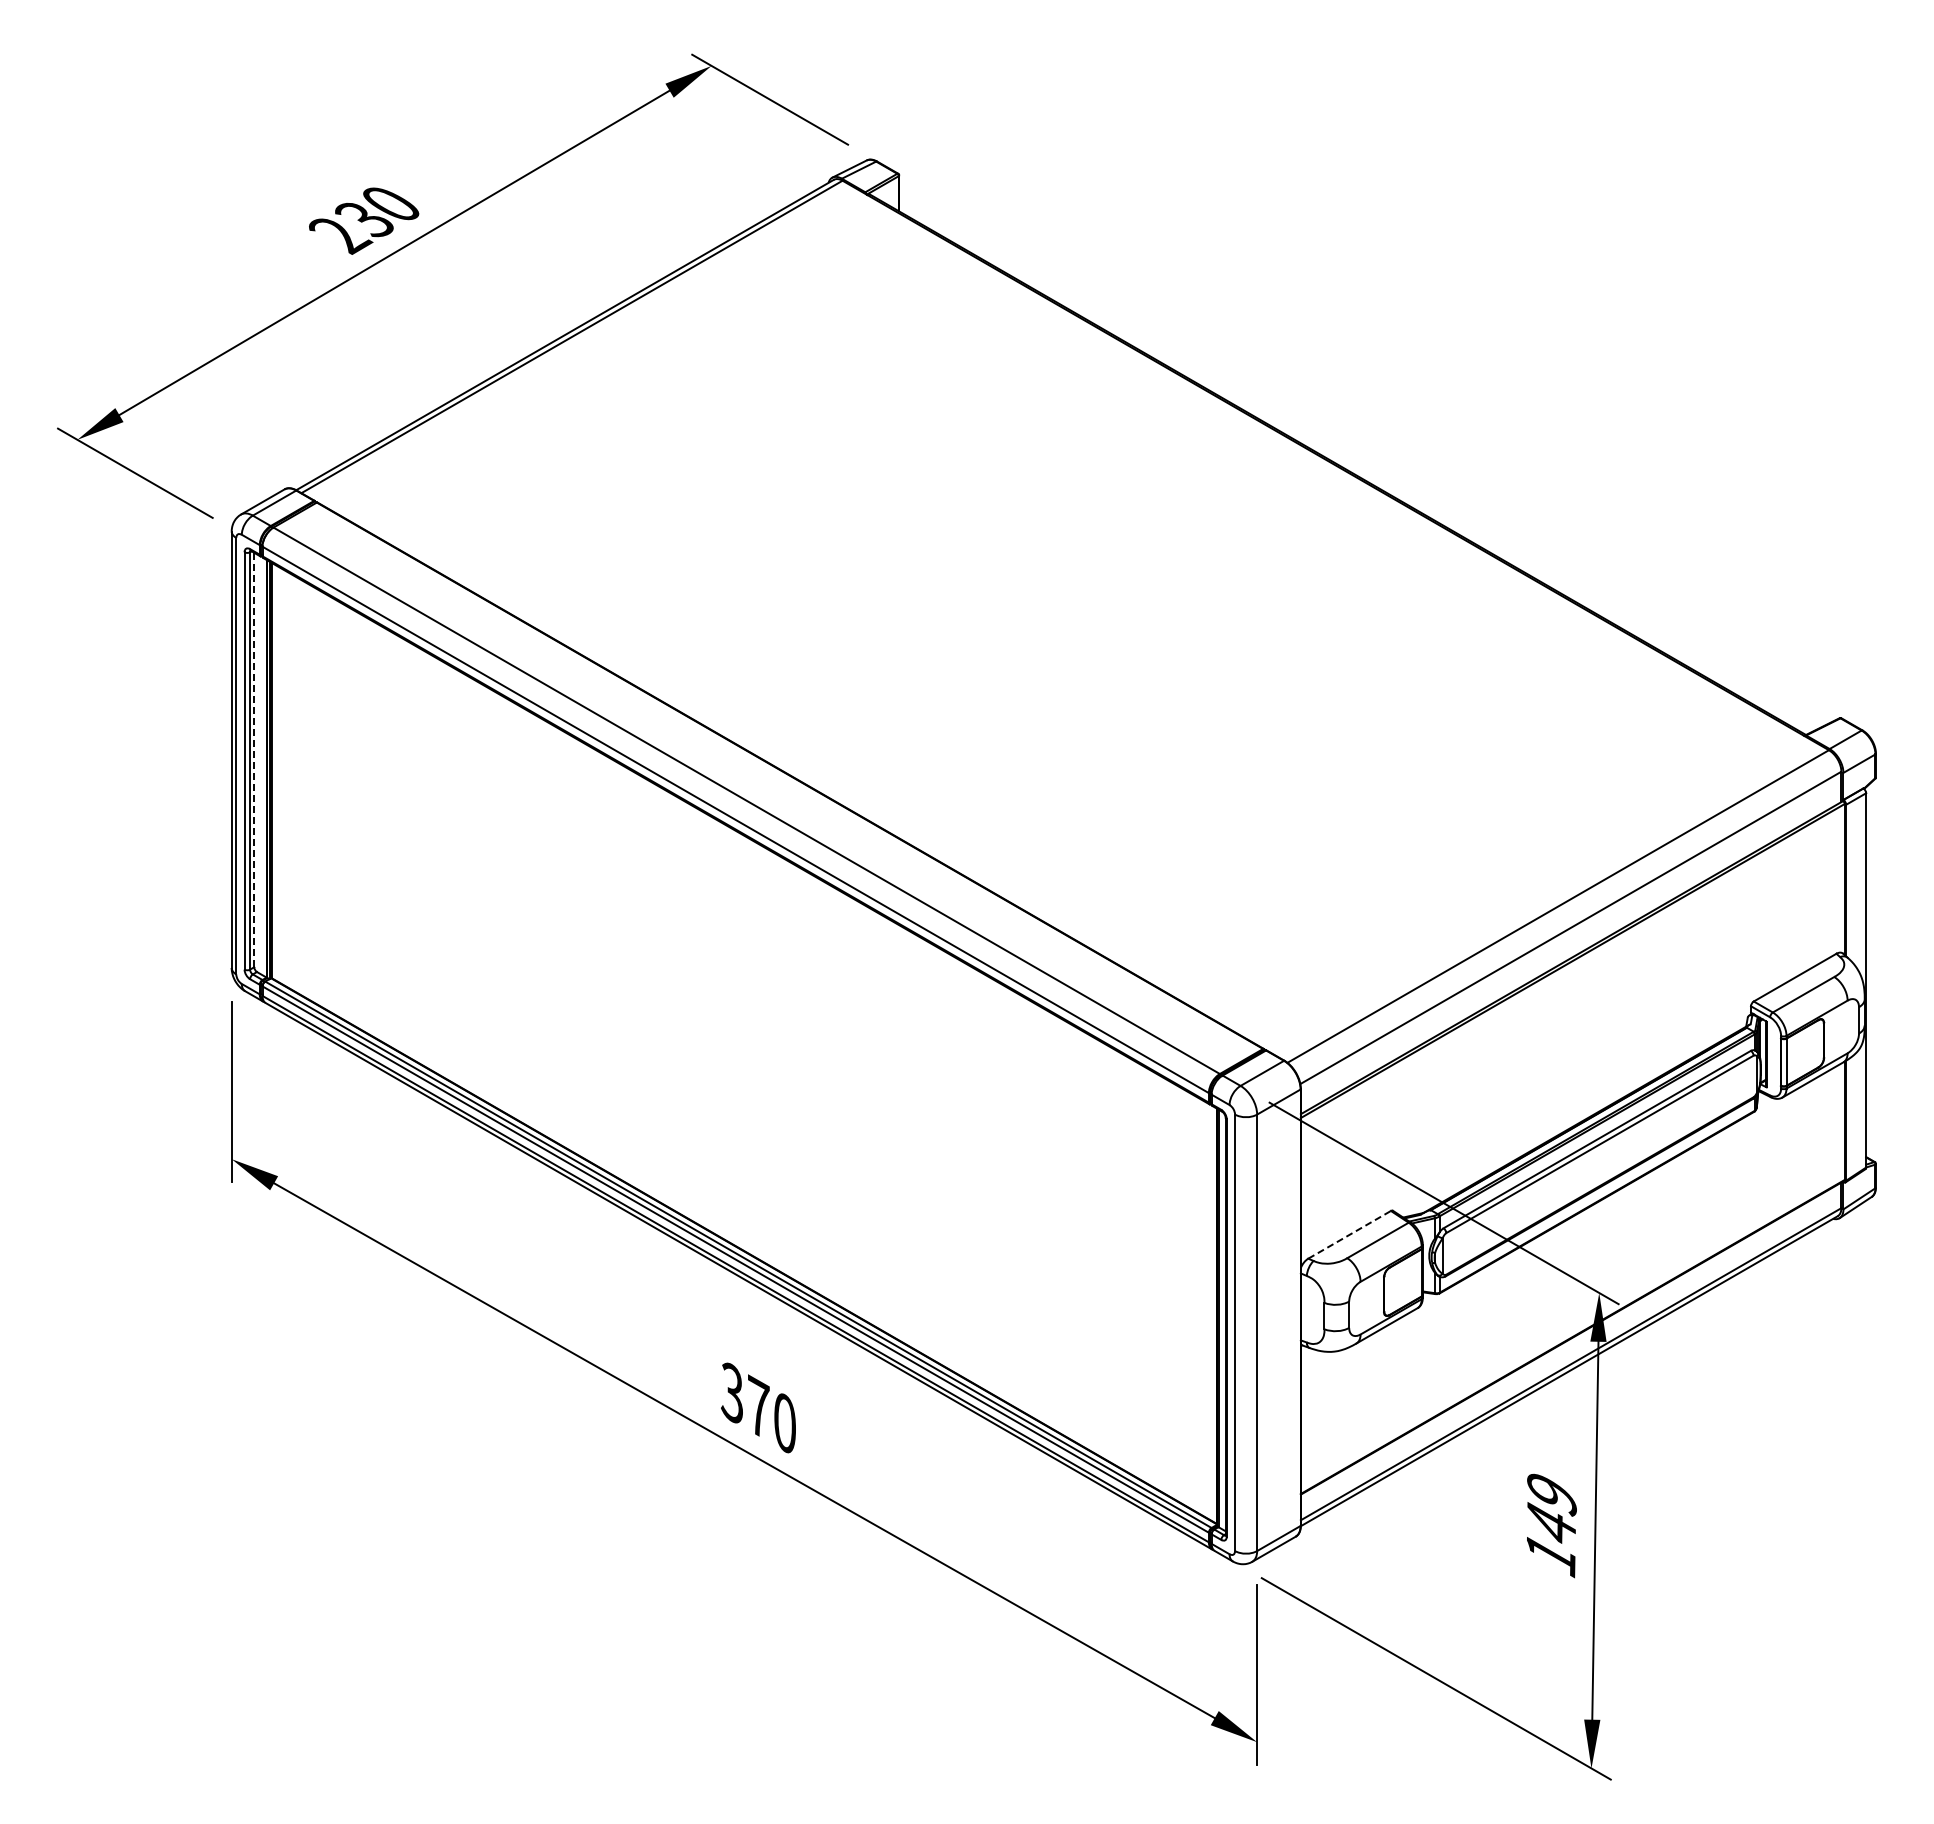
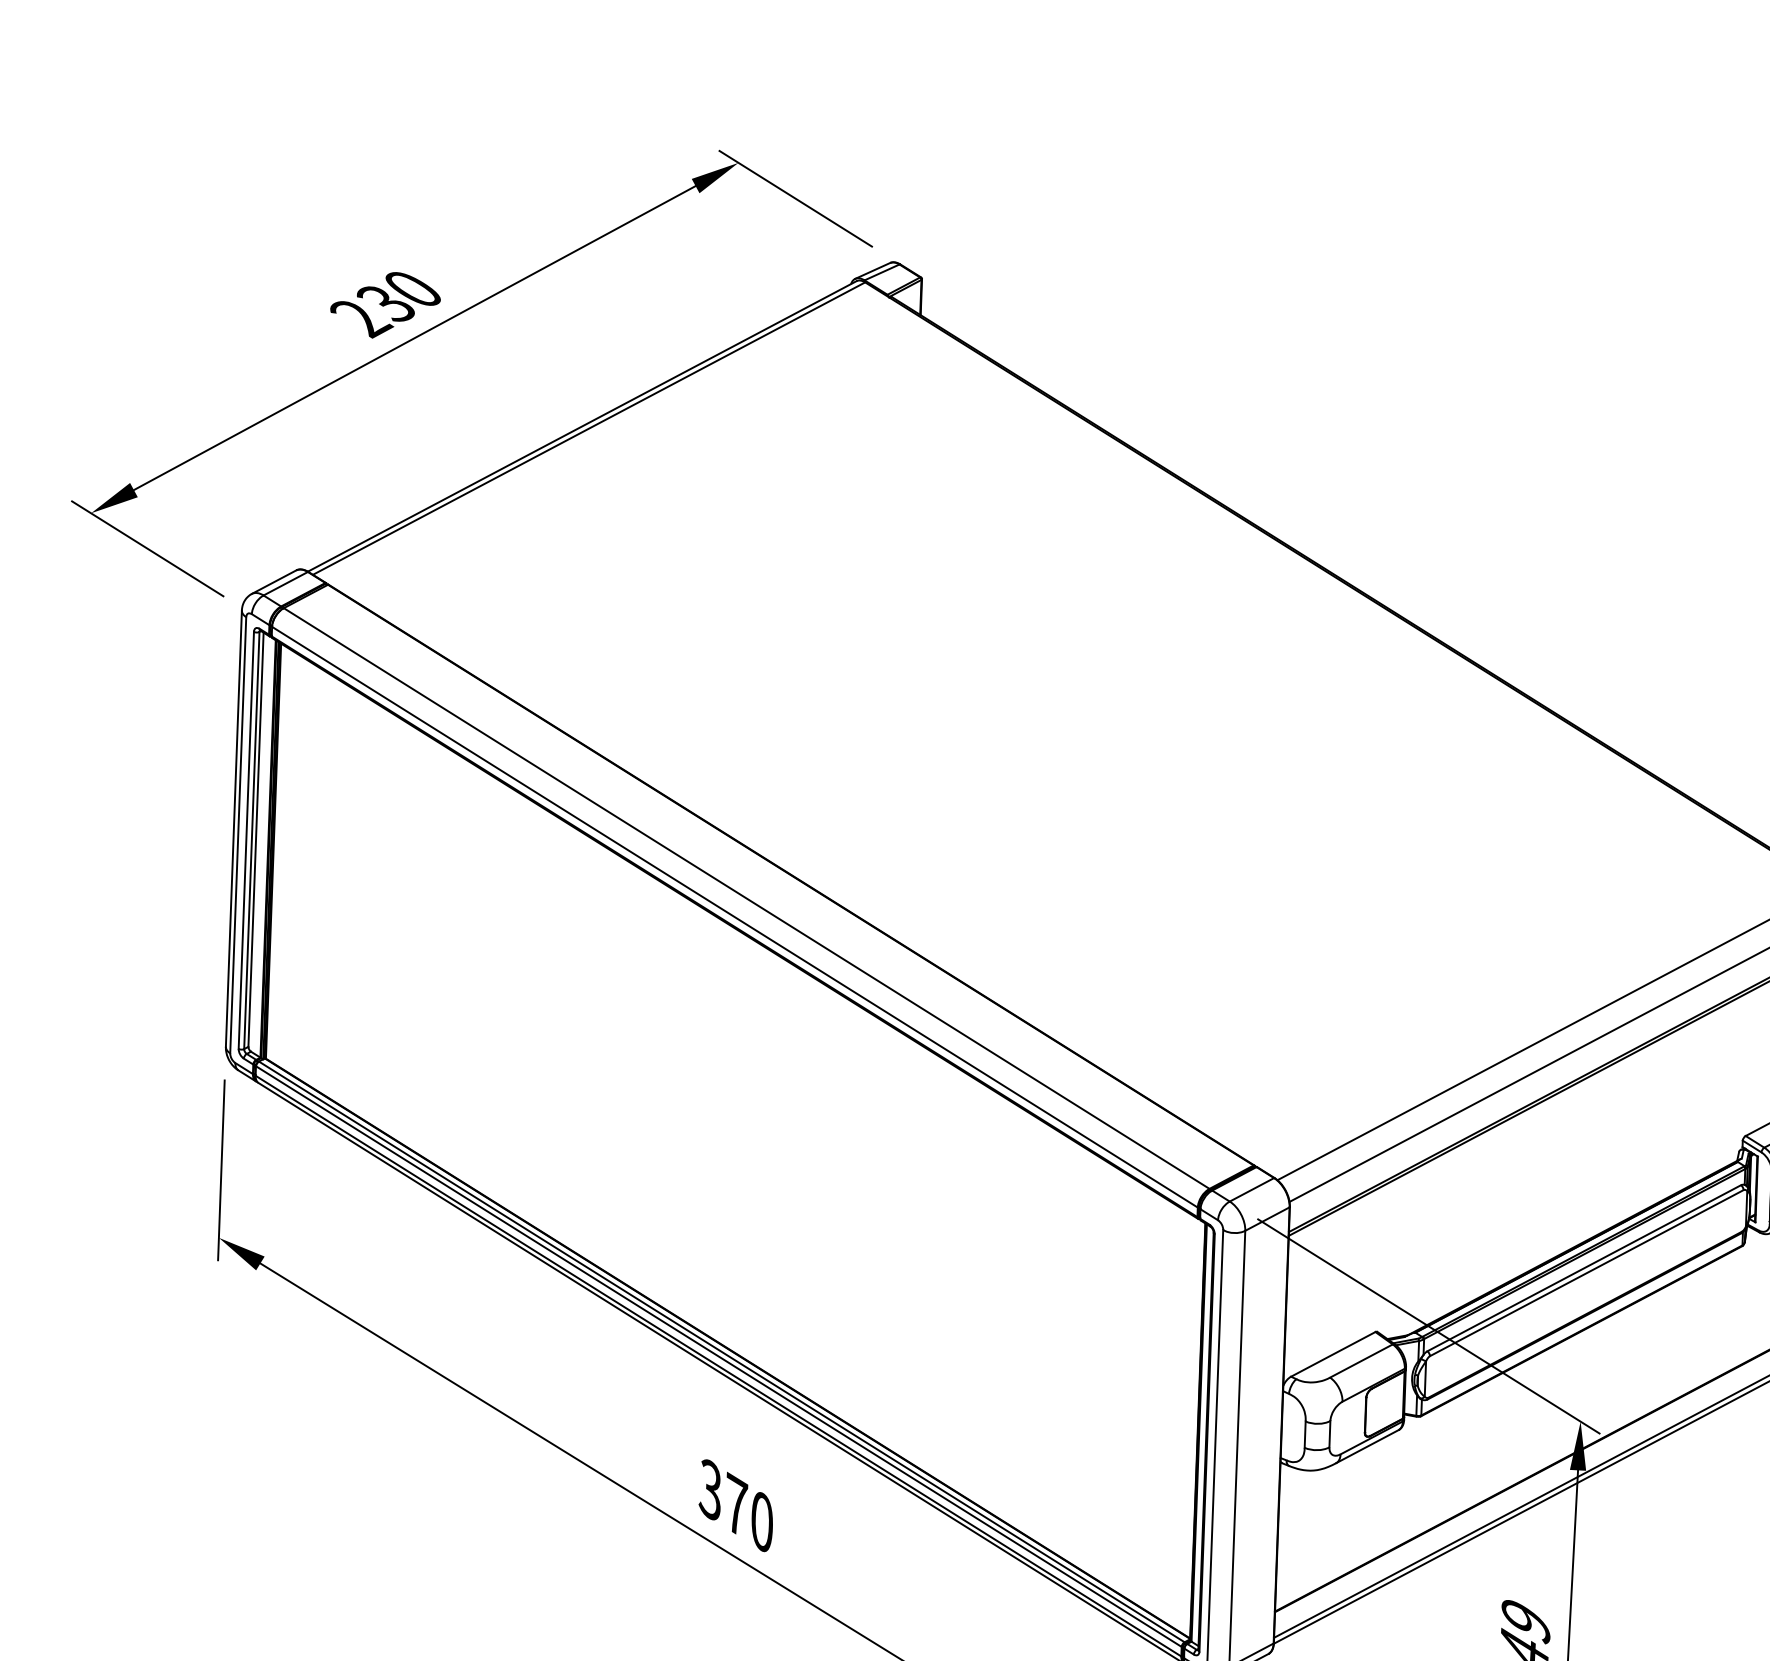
line: (254, 760) -> (256, 840), dashed -> solid
line: (1349, 1234) -> (1333, 1354), dashed -> solid

